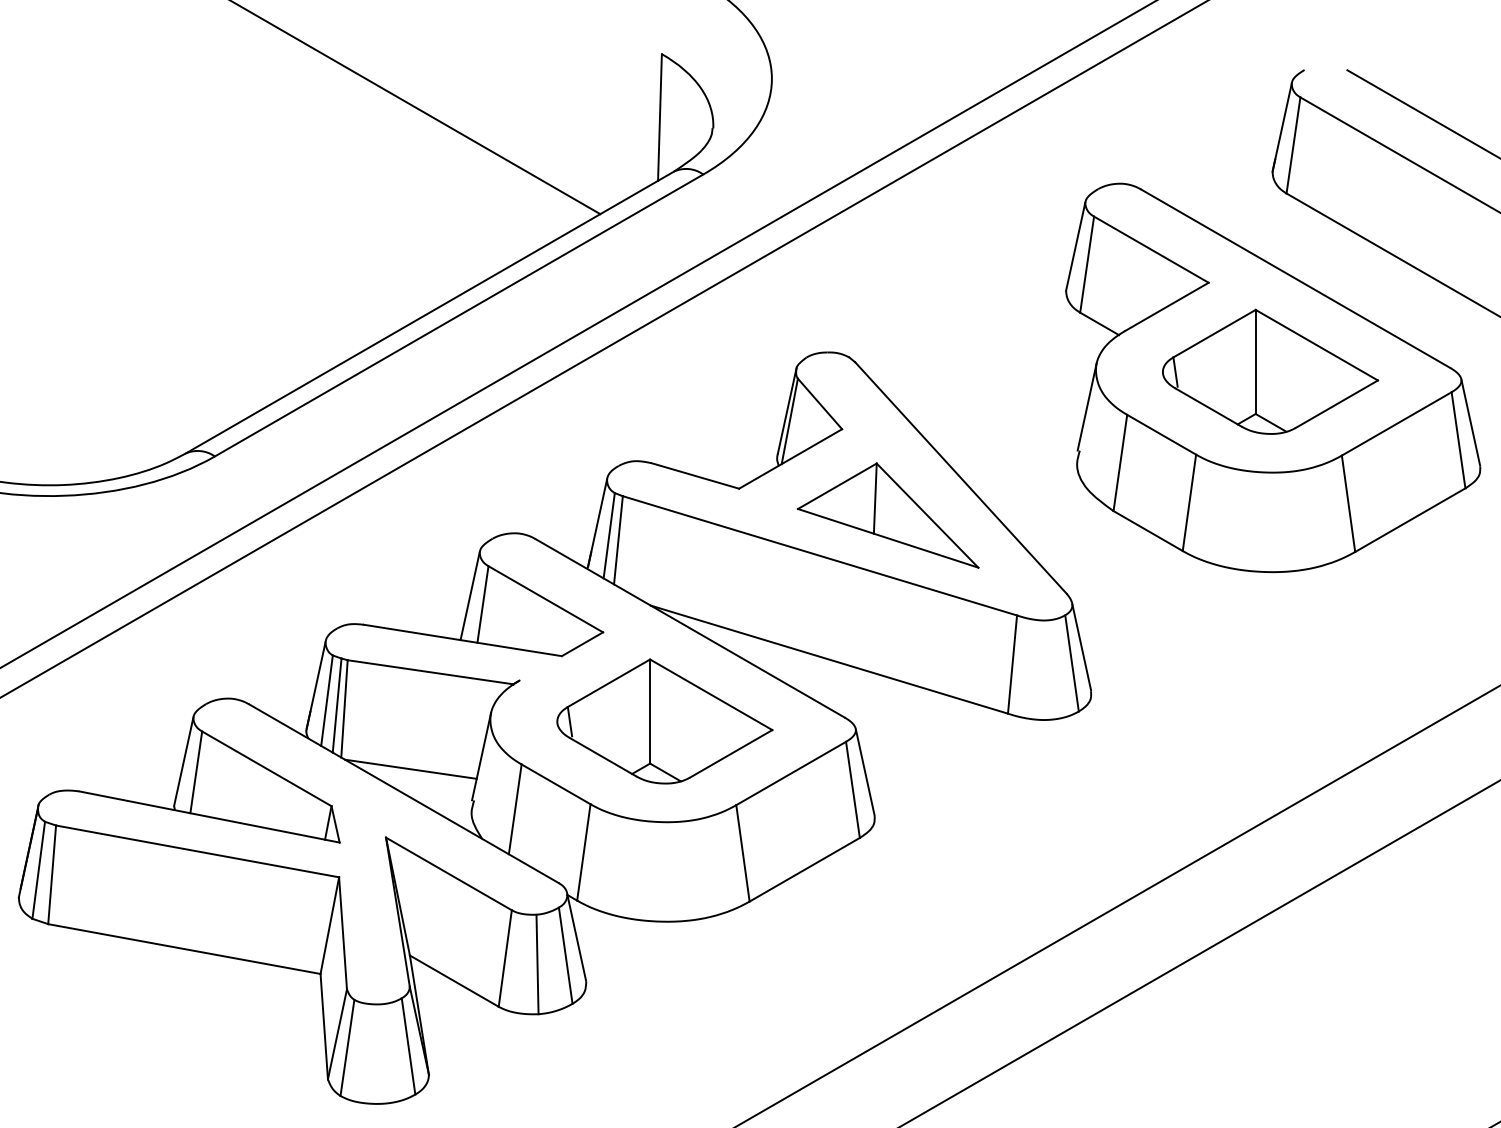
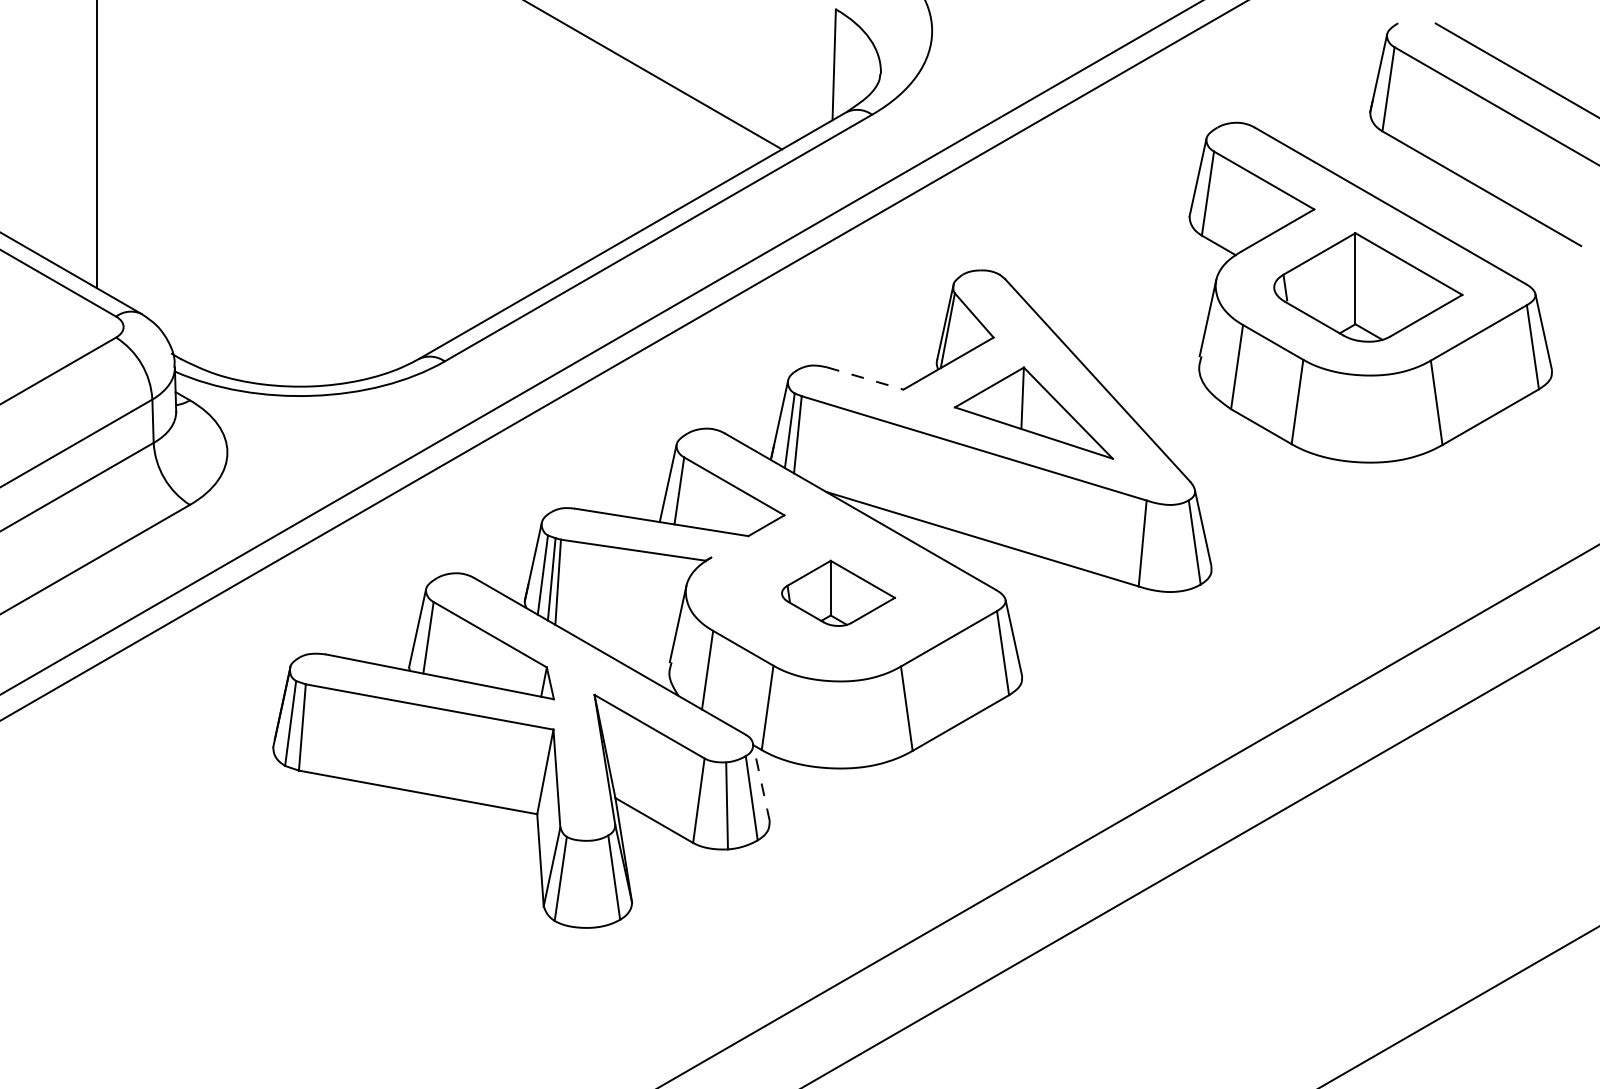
line: (695, 475) -> (865, 378), solid -> dashed
part: (664, 721) -> (838, 593), size x0.6
line: (409, 768) -> (615, 634), removed
line: (576, 937) -> (761, 782), solid -> dashed

